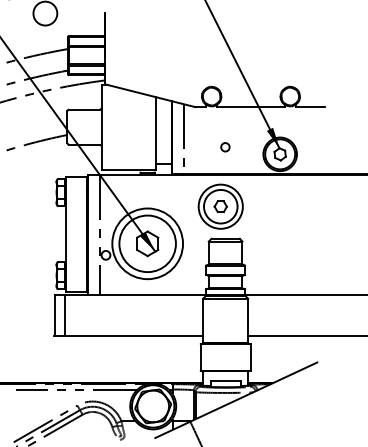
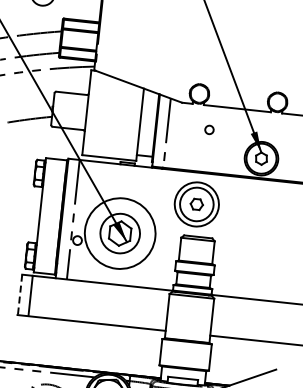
circle: (225, 147) -> (209, 130), moved
circle: (147, 243) -> (120, 233), size x0.7
line: (54, 315) -> (19, 294), solid -> dashed

